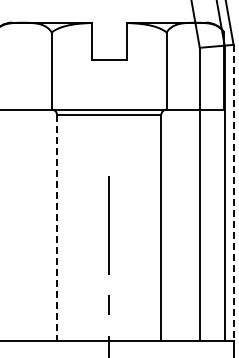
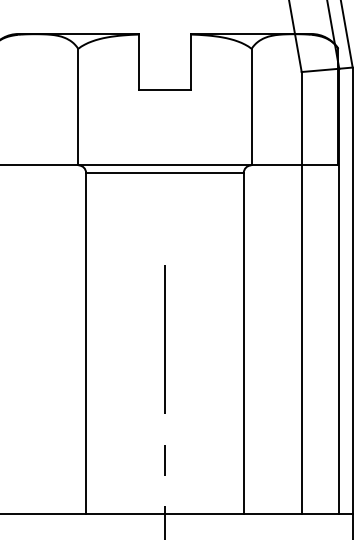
line: (233, 193) -> (352, 291), dashed -> solid
line: (56, 228) -> (85, 344), dashed -> solid

